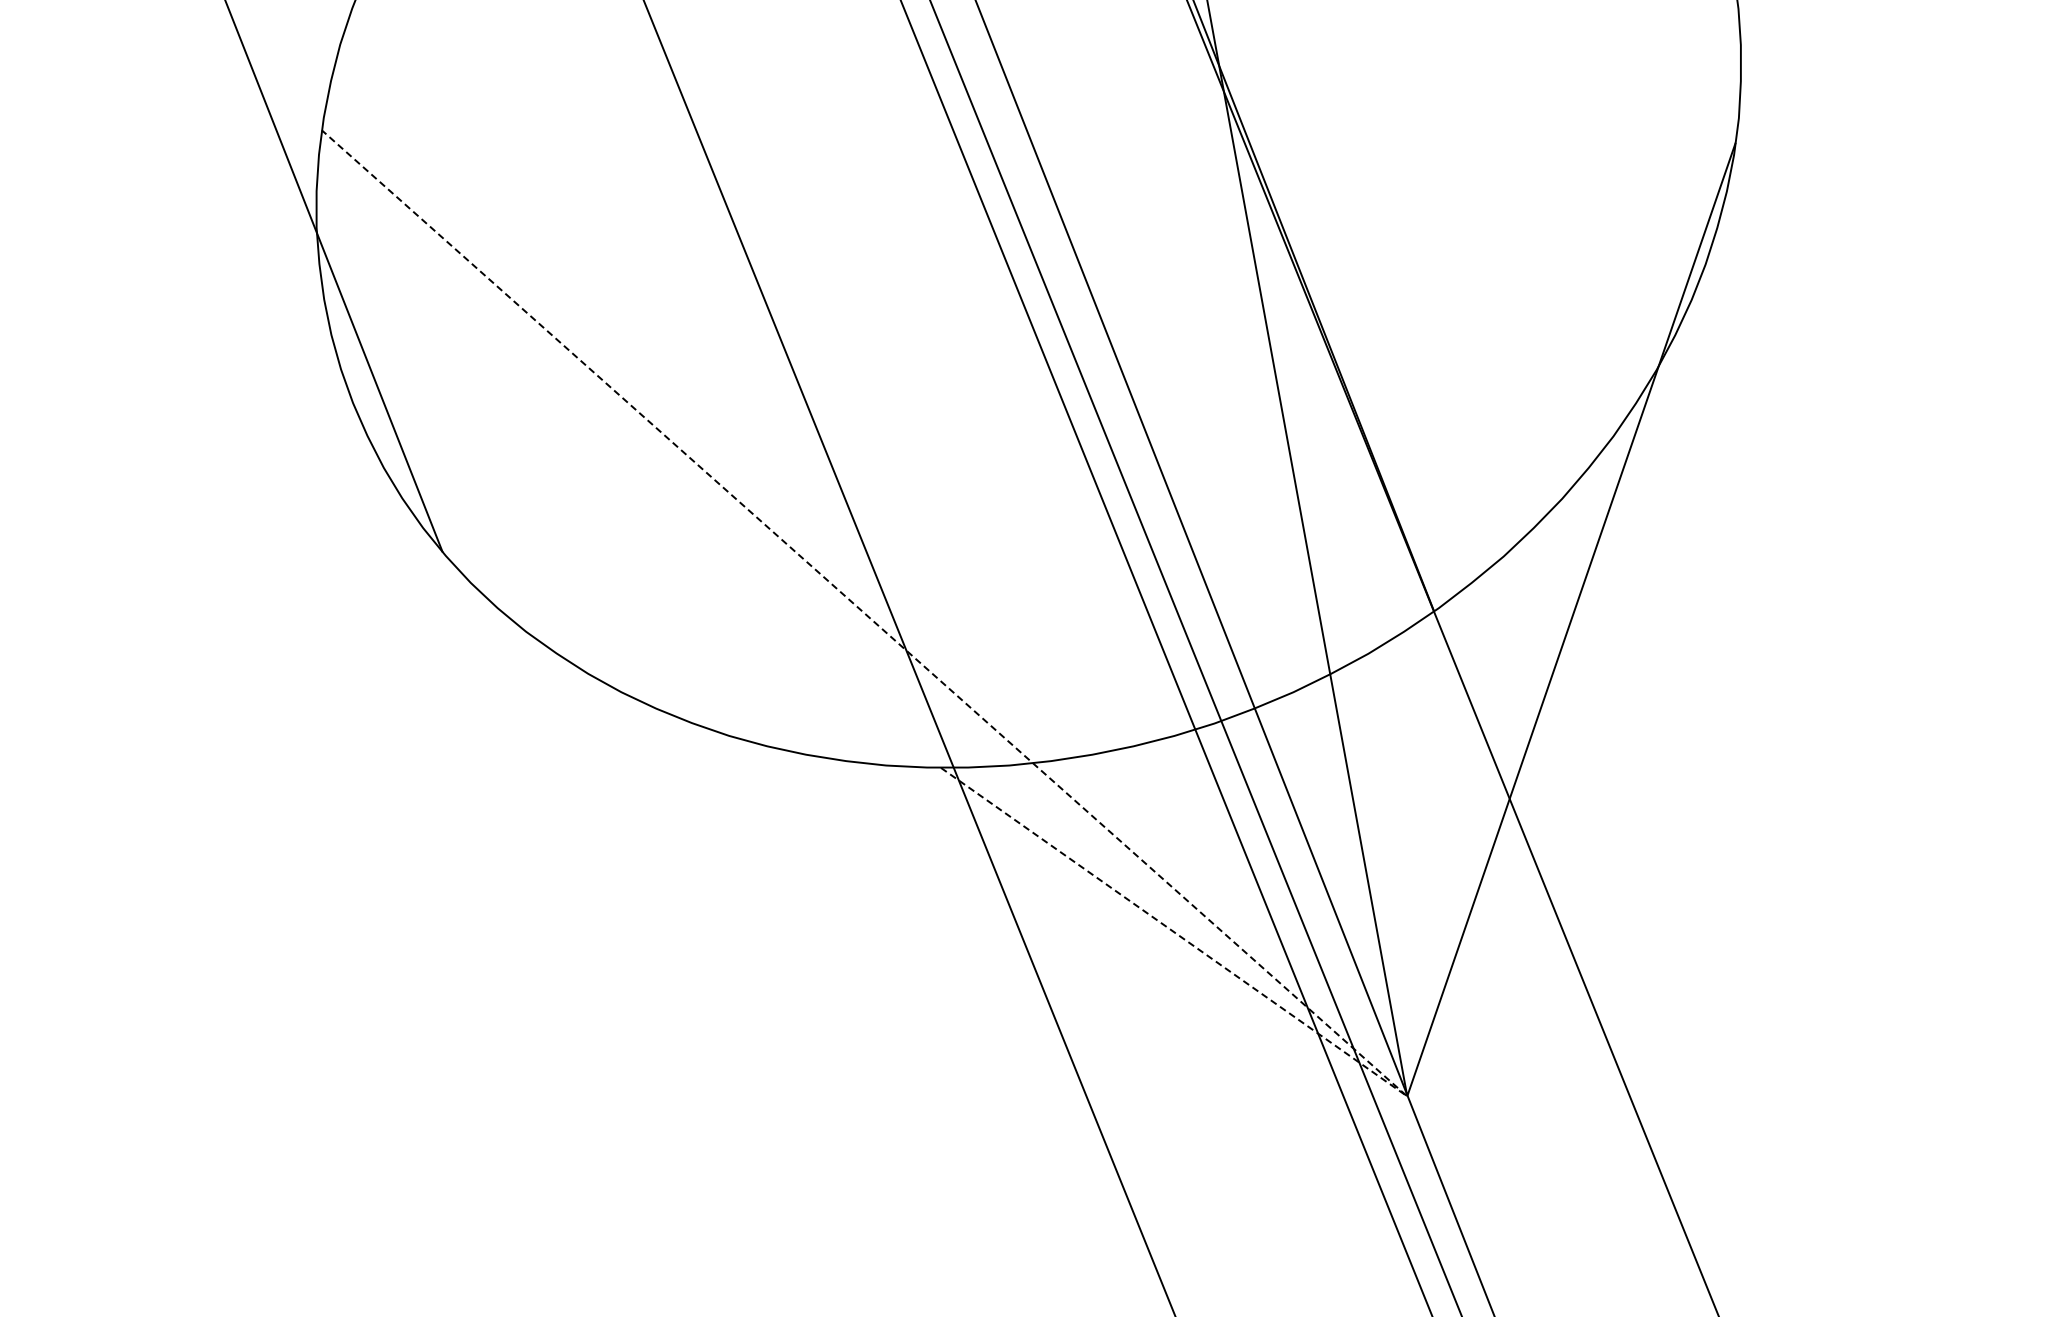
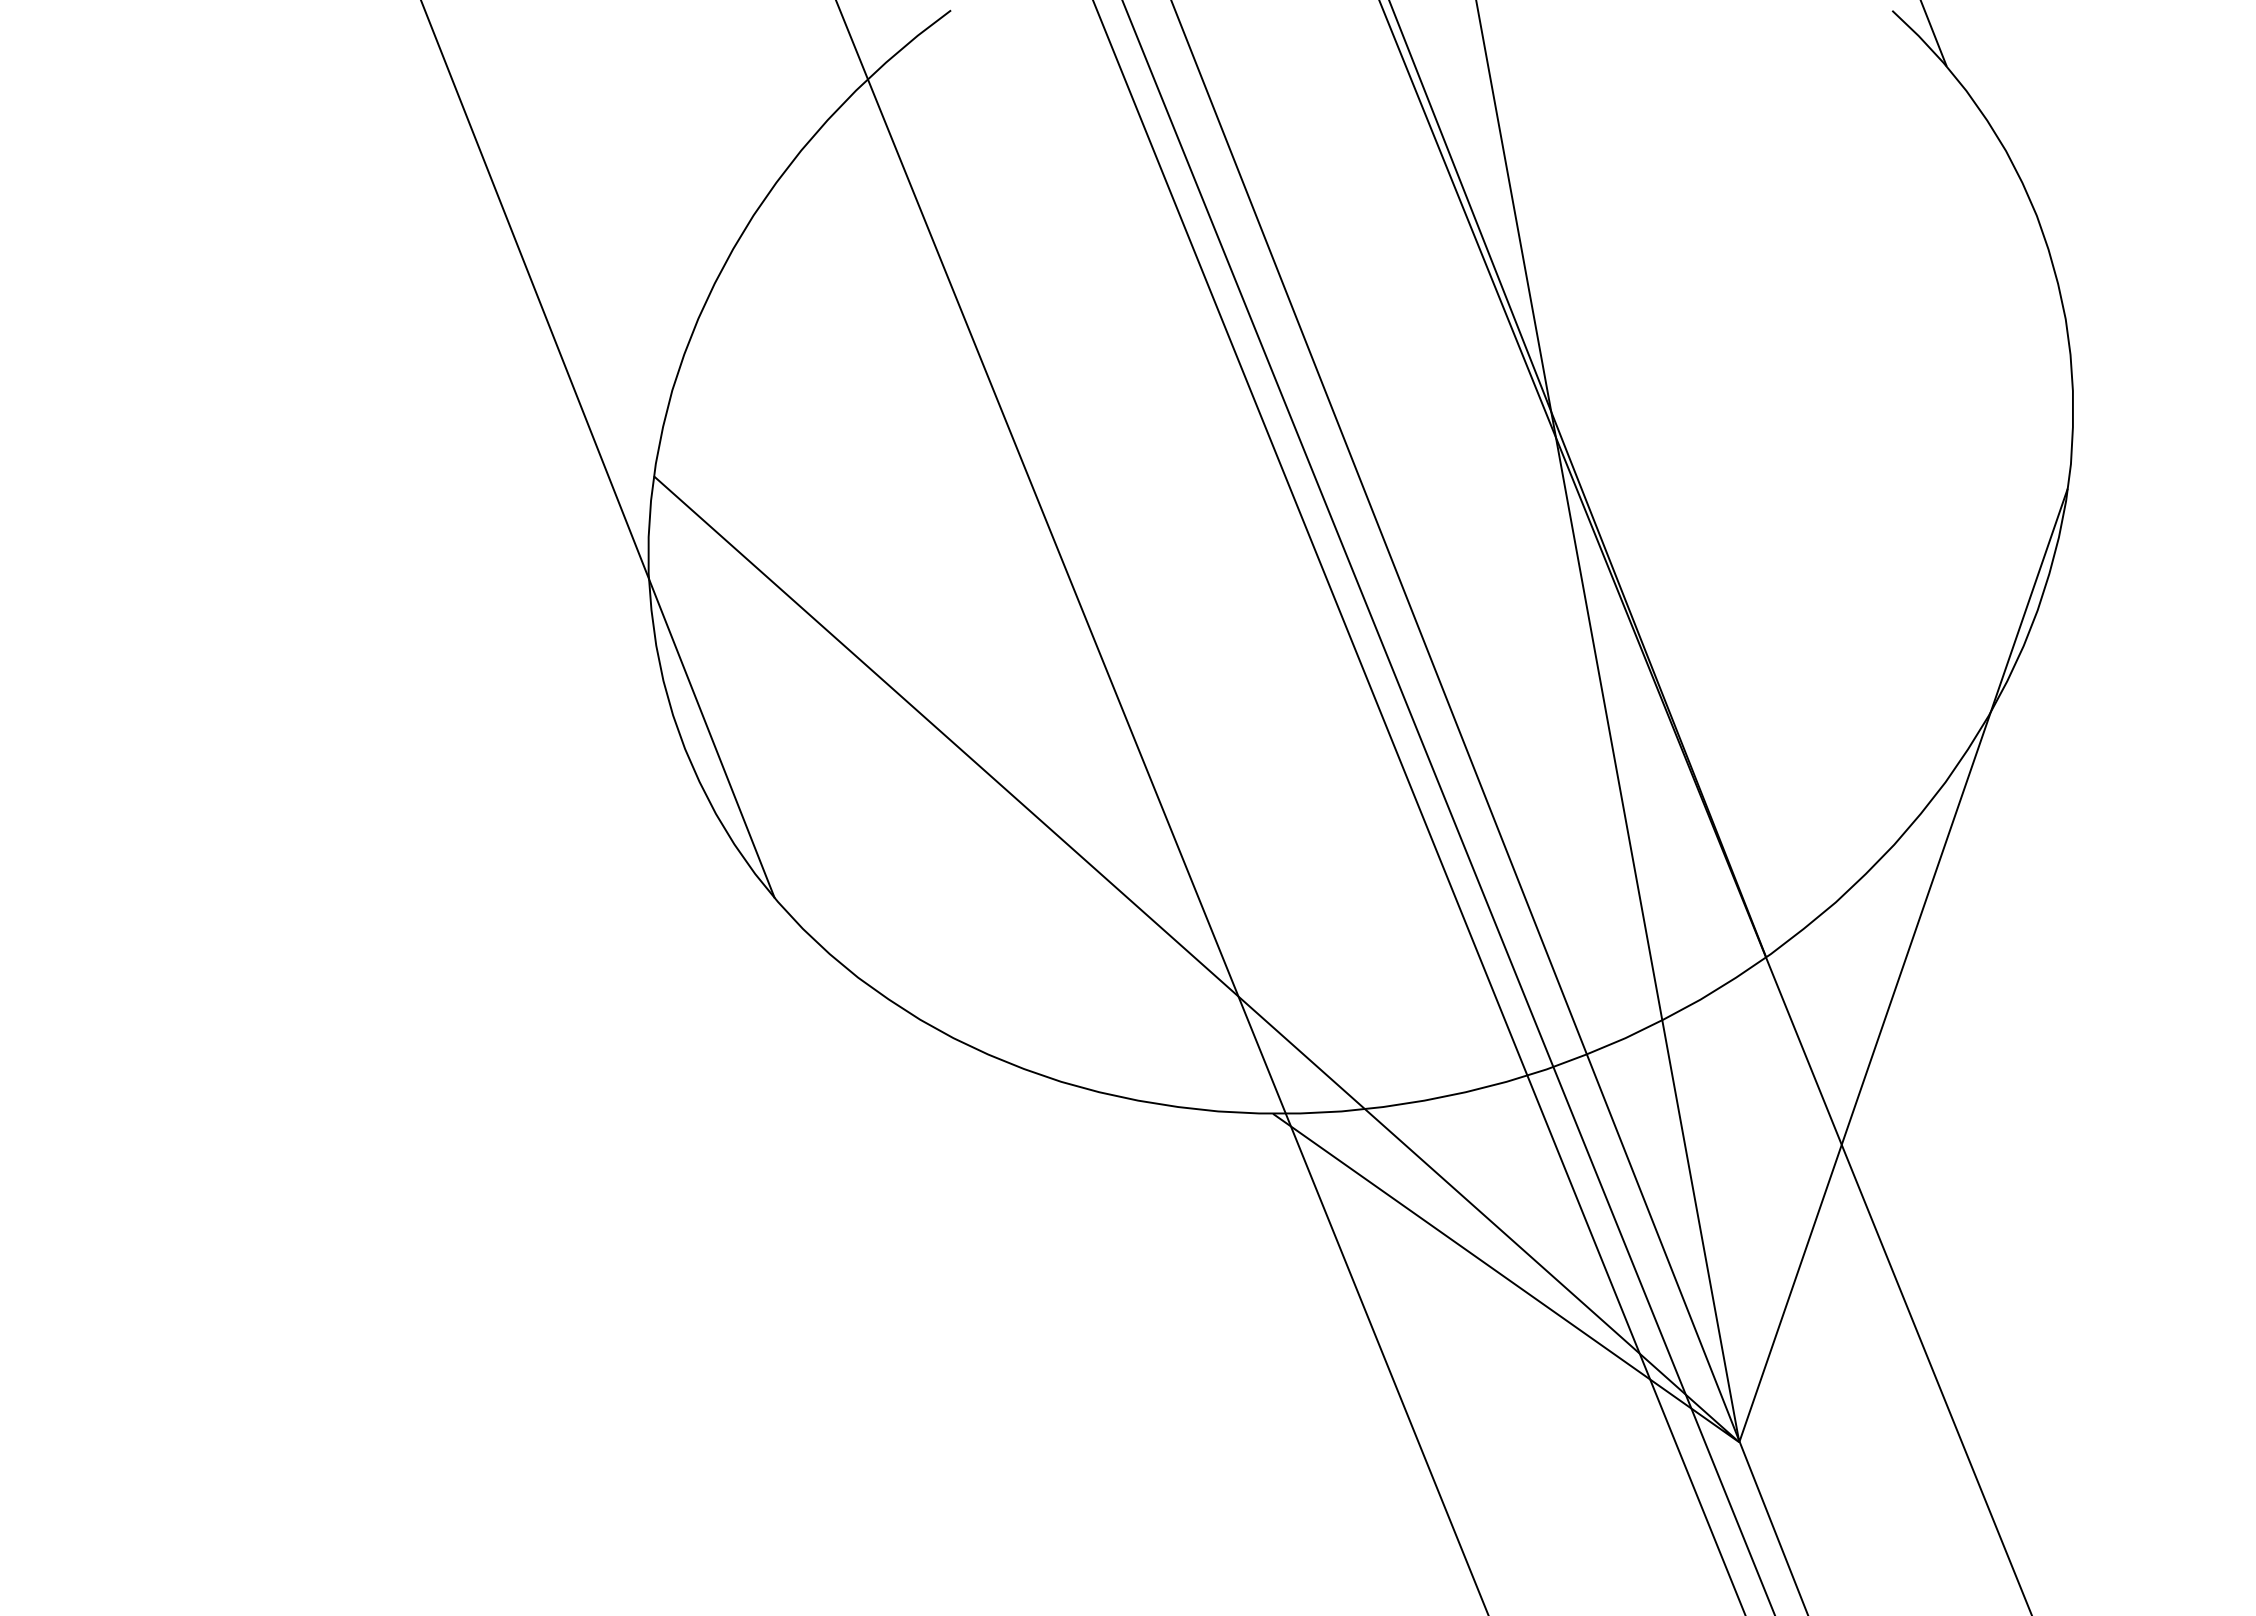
line: (1078, 803) -> (1410, 1149), dashed -> solid

